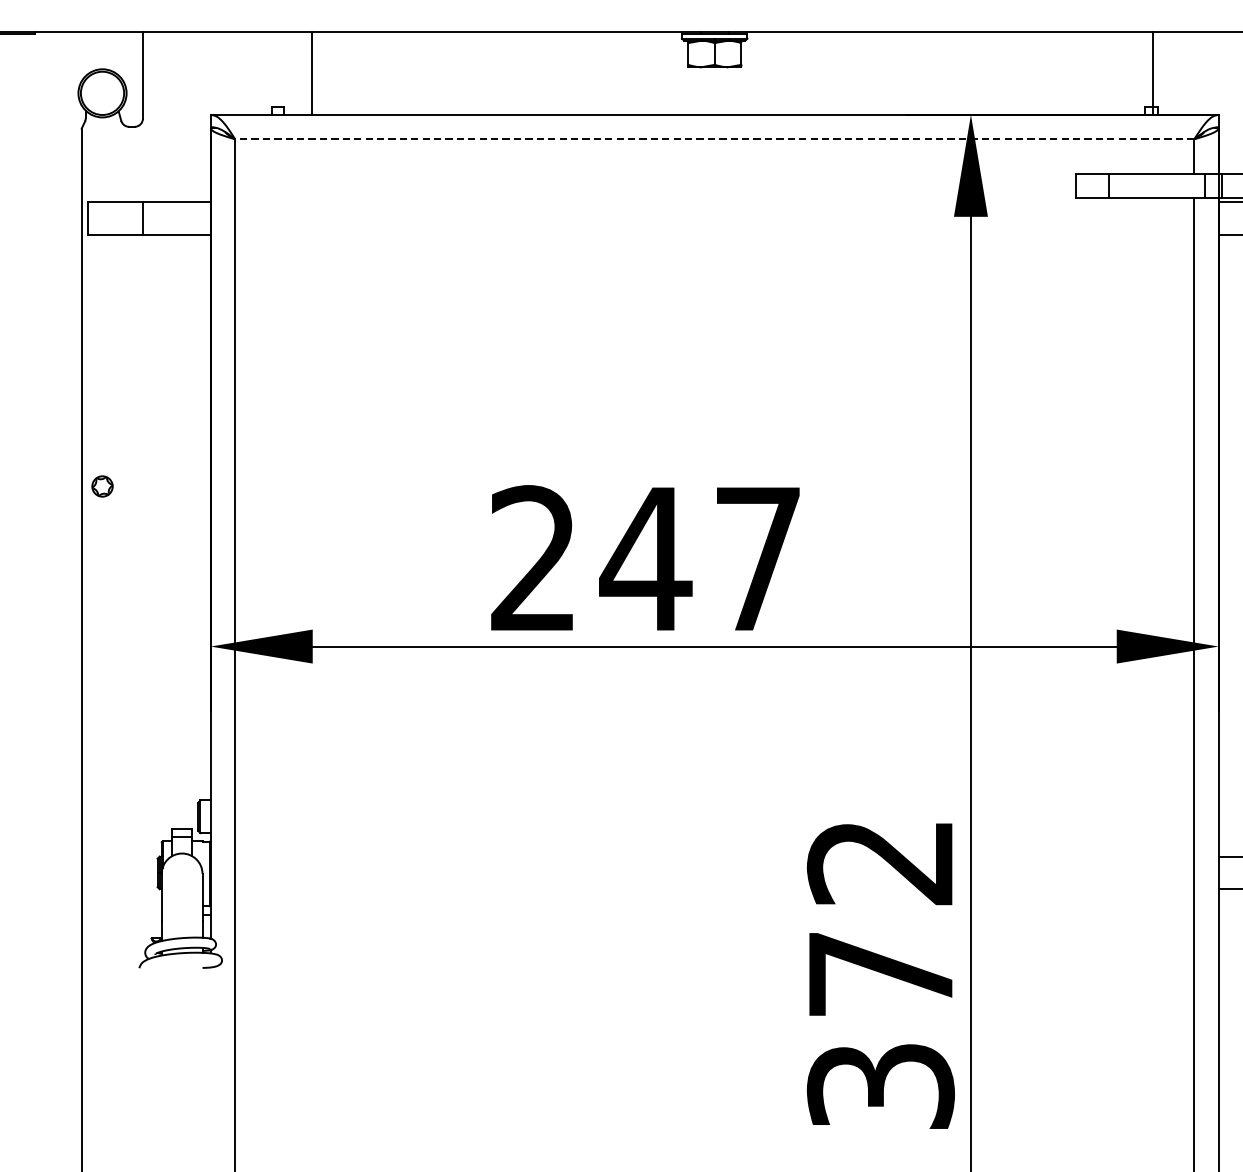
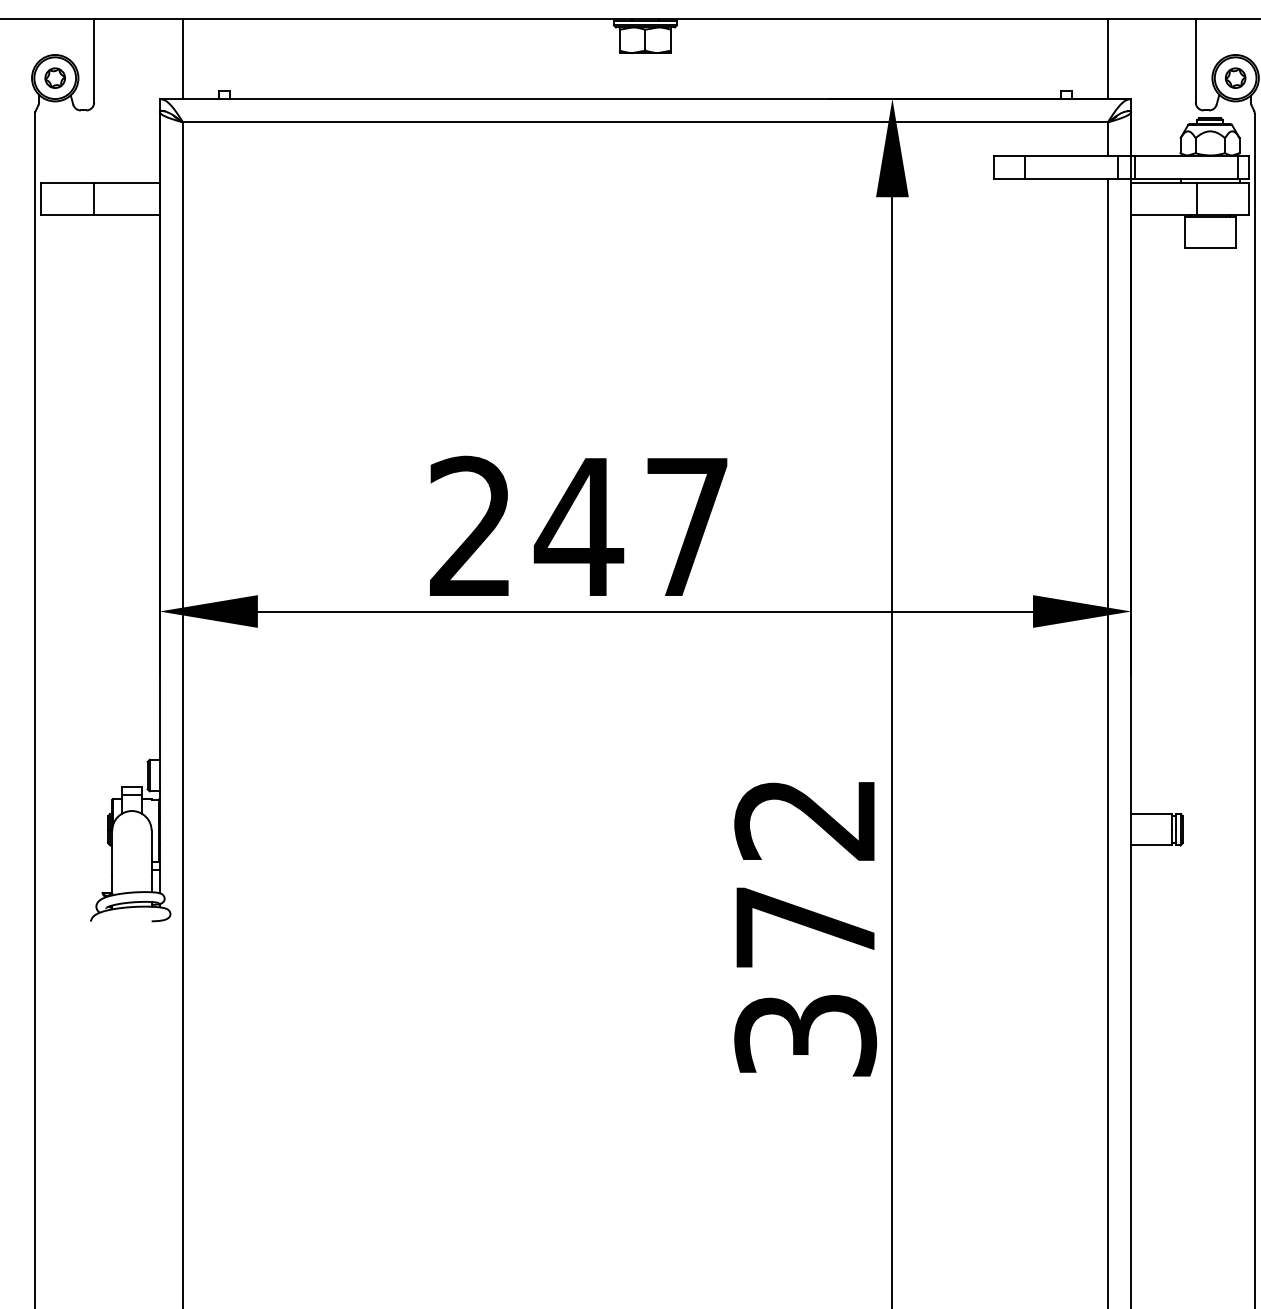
line: (312, 72) -> (183, 58), moved
line: (1152, 72) -> (1107, 58), moved
line: (713, 139) -> (644, 122), dashed -> solid
part: (101, 485) -> (54, 77), moved

